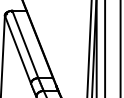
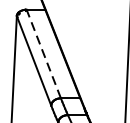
line: (25, 44) -> (43, 53), solid -> dashed

